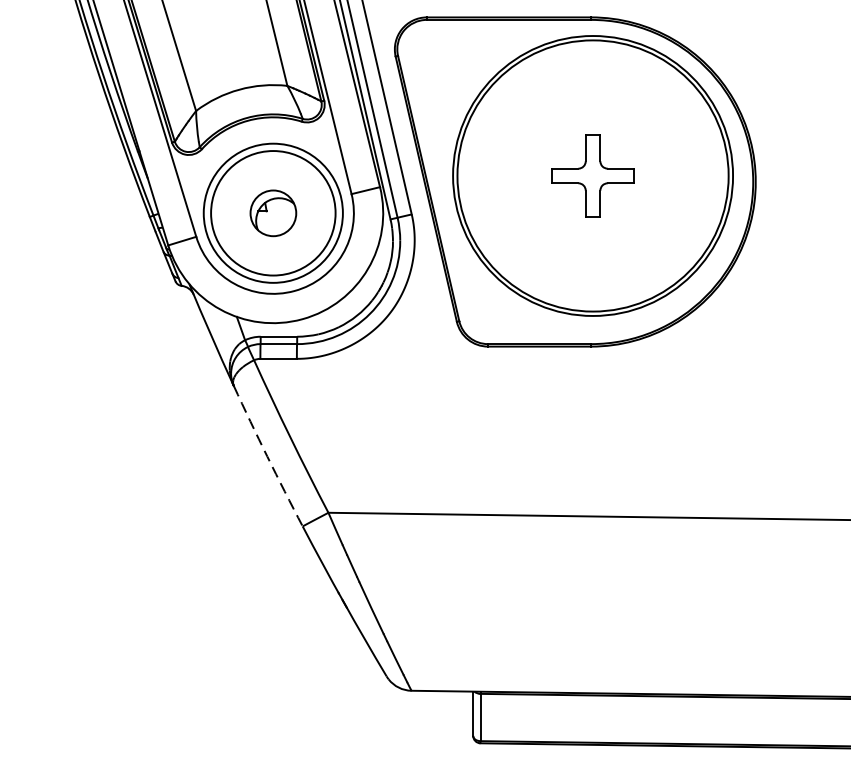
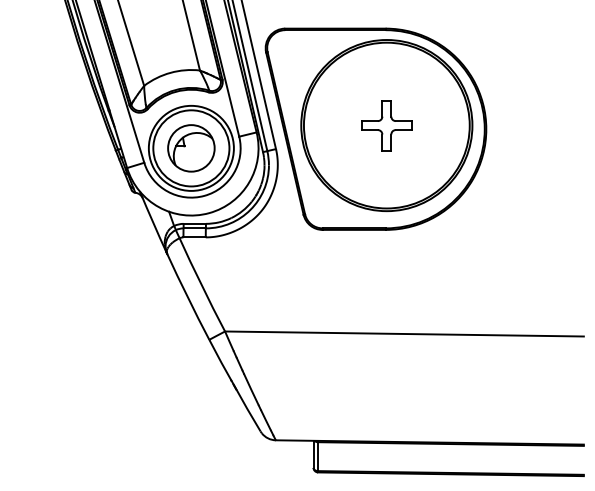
part: (273, 213) -> (191, 148), size x1.67
arc: (266, 457) -> (187, 297), dashed -> solid

